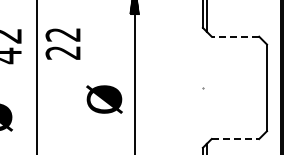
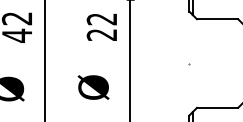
line: (235, 36) -> (217, 19), dashed -> solid
text: (62, 43) -> (101, 26), moved
text: (104, 99) -> (93, 87), moved
line: (235, 139) -> (217, 108), dashed -> solid

